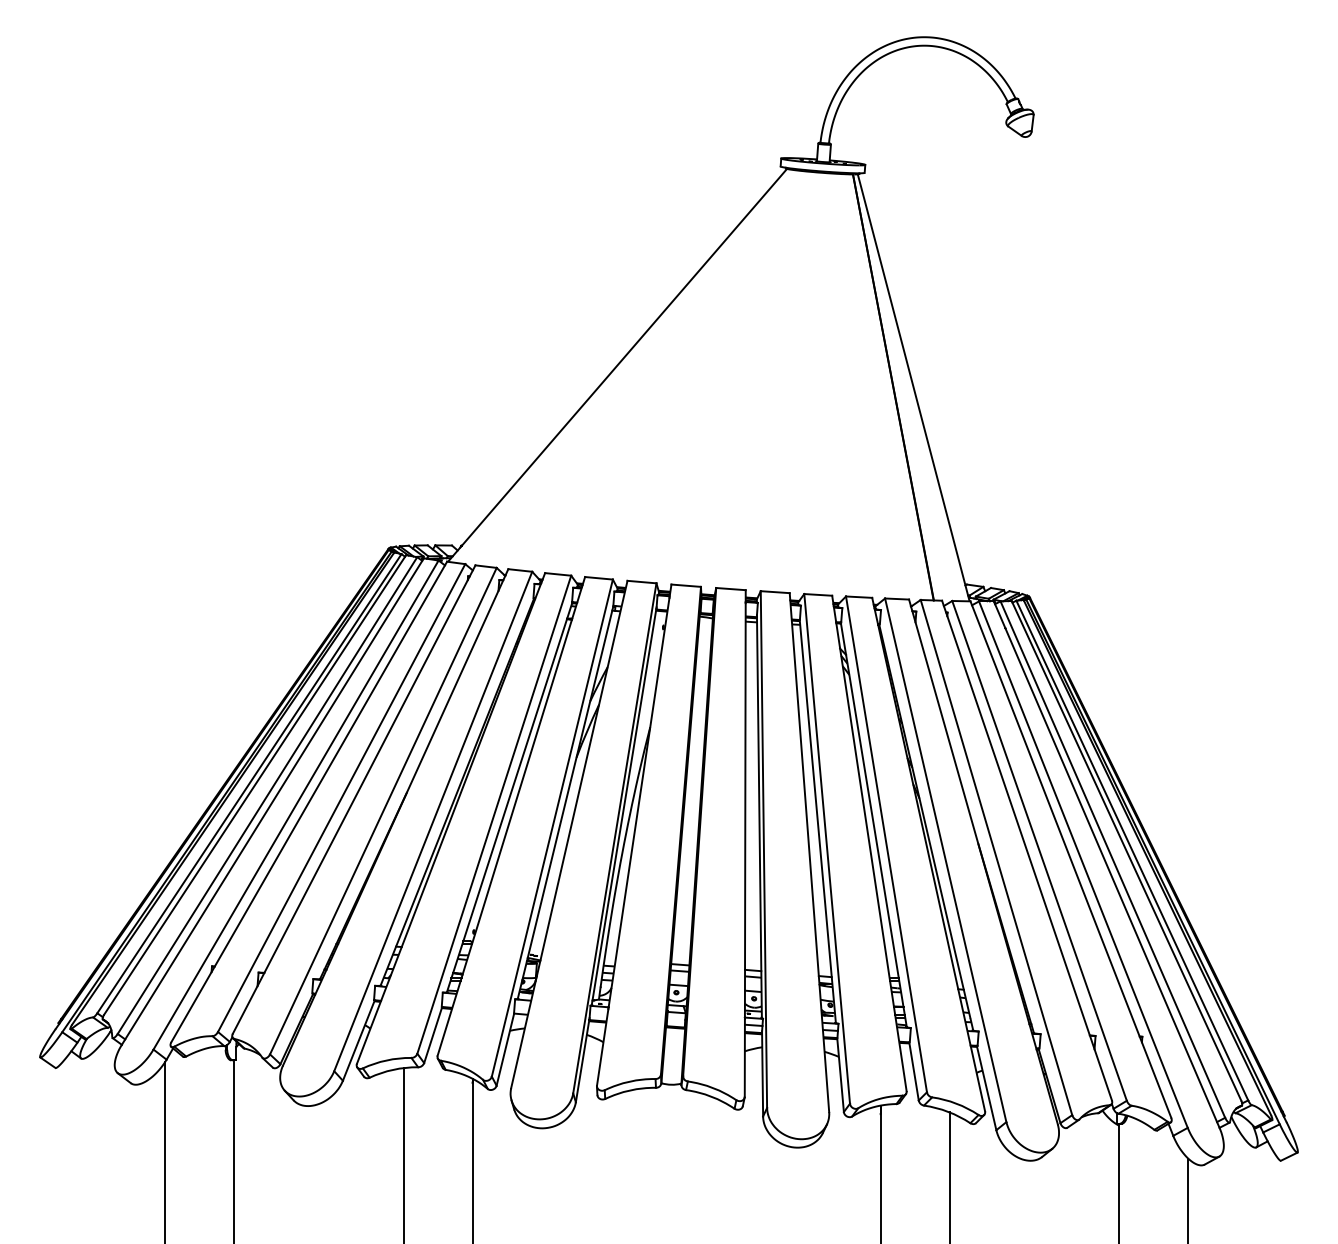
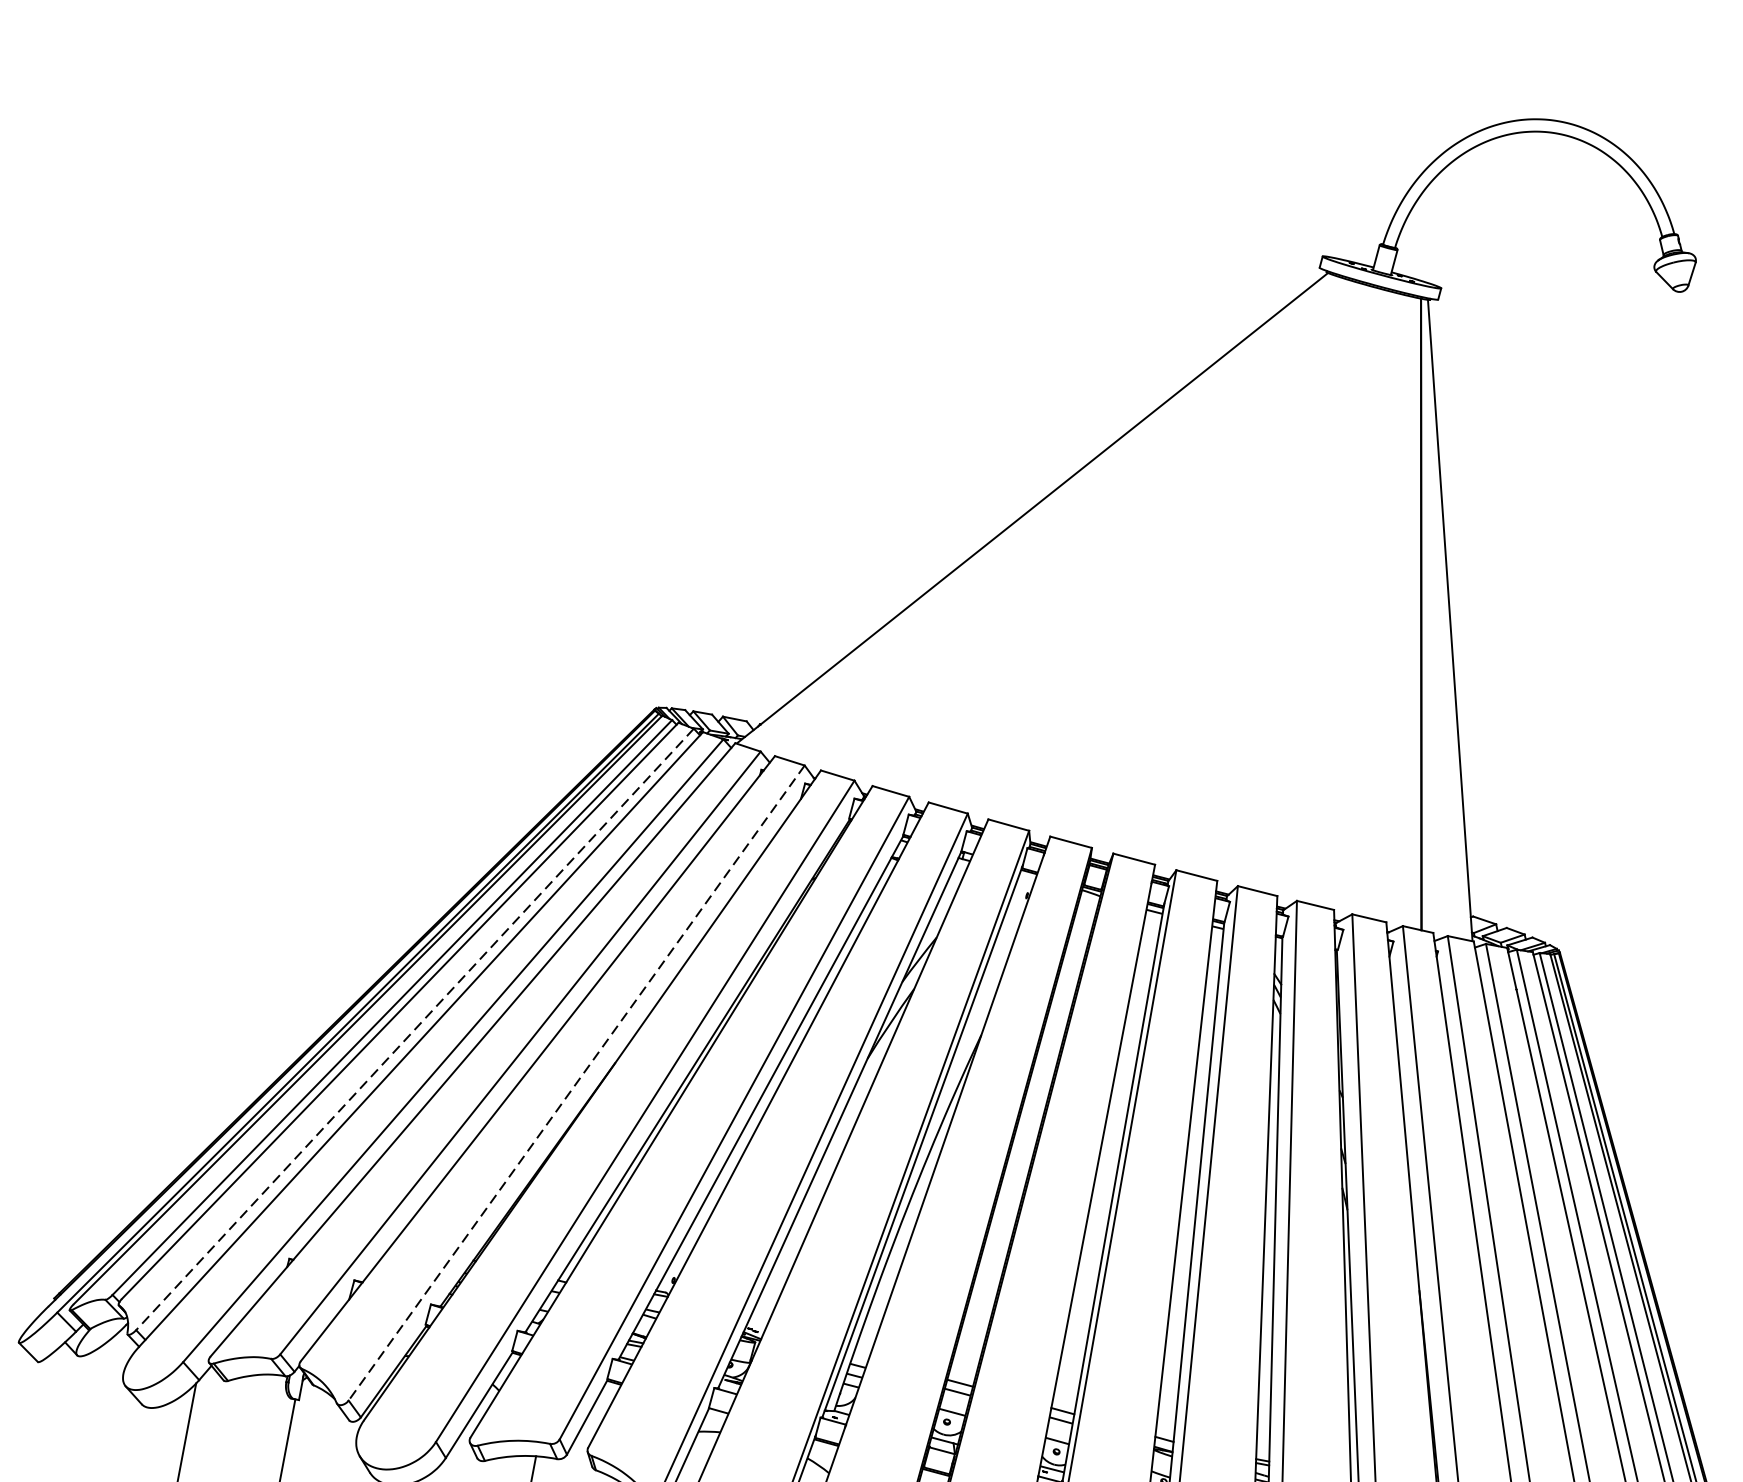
line: (267, 795) -> (415, 1029), solid -> dashed
line: (383, 811) -> (576, 1083), solid -> dashed

